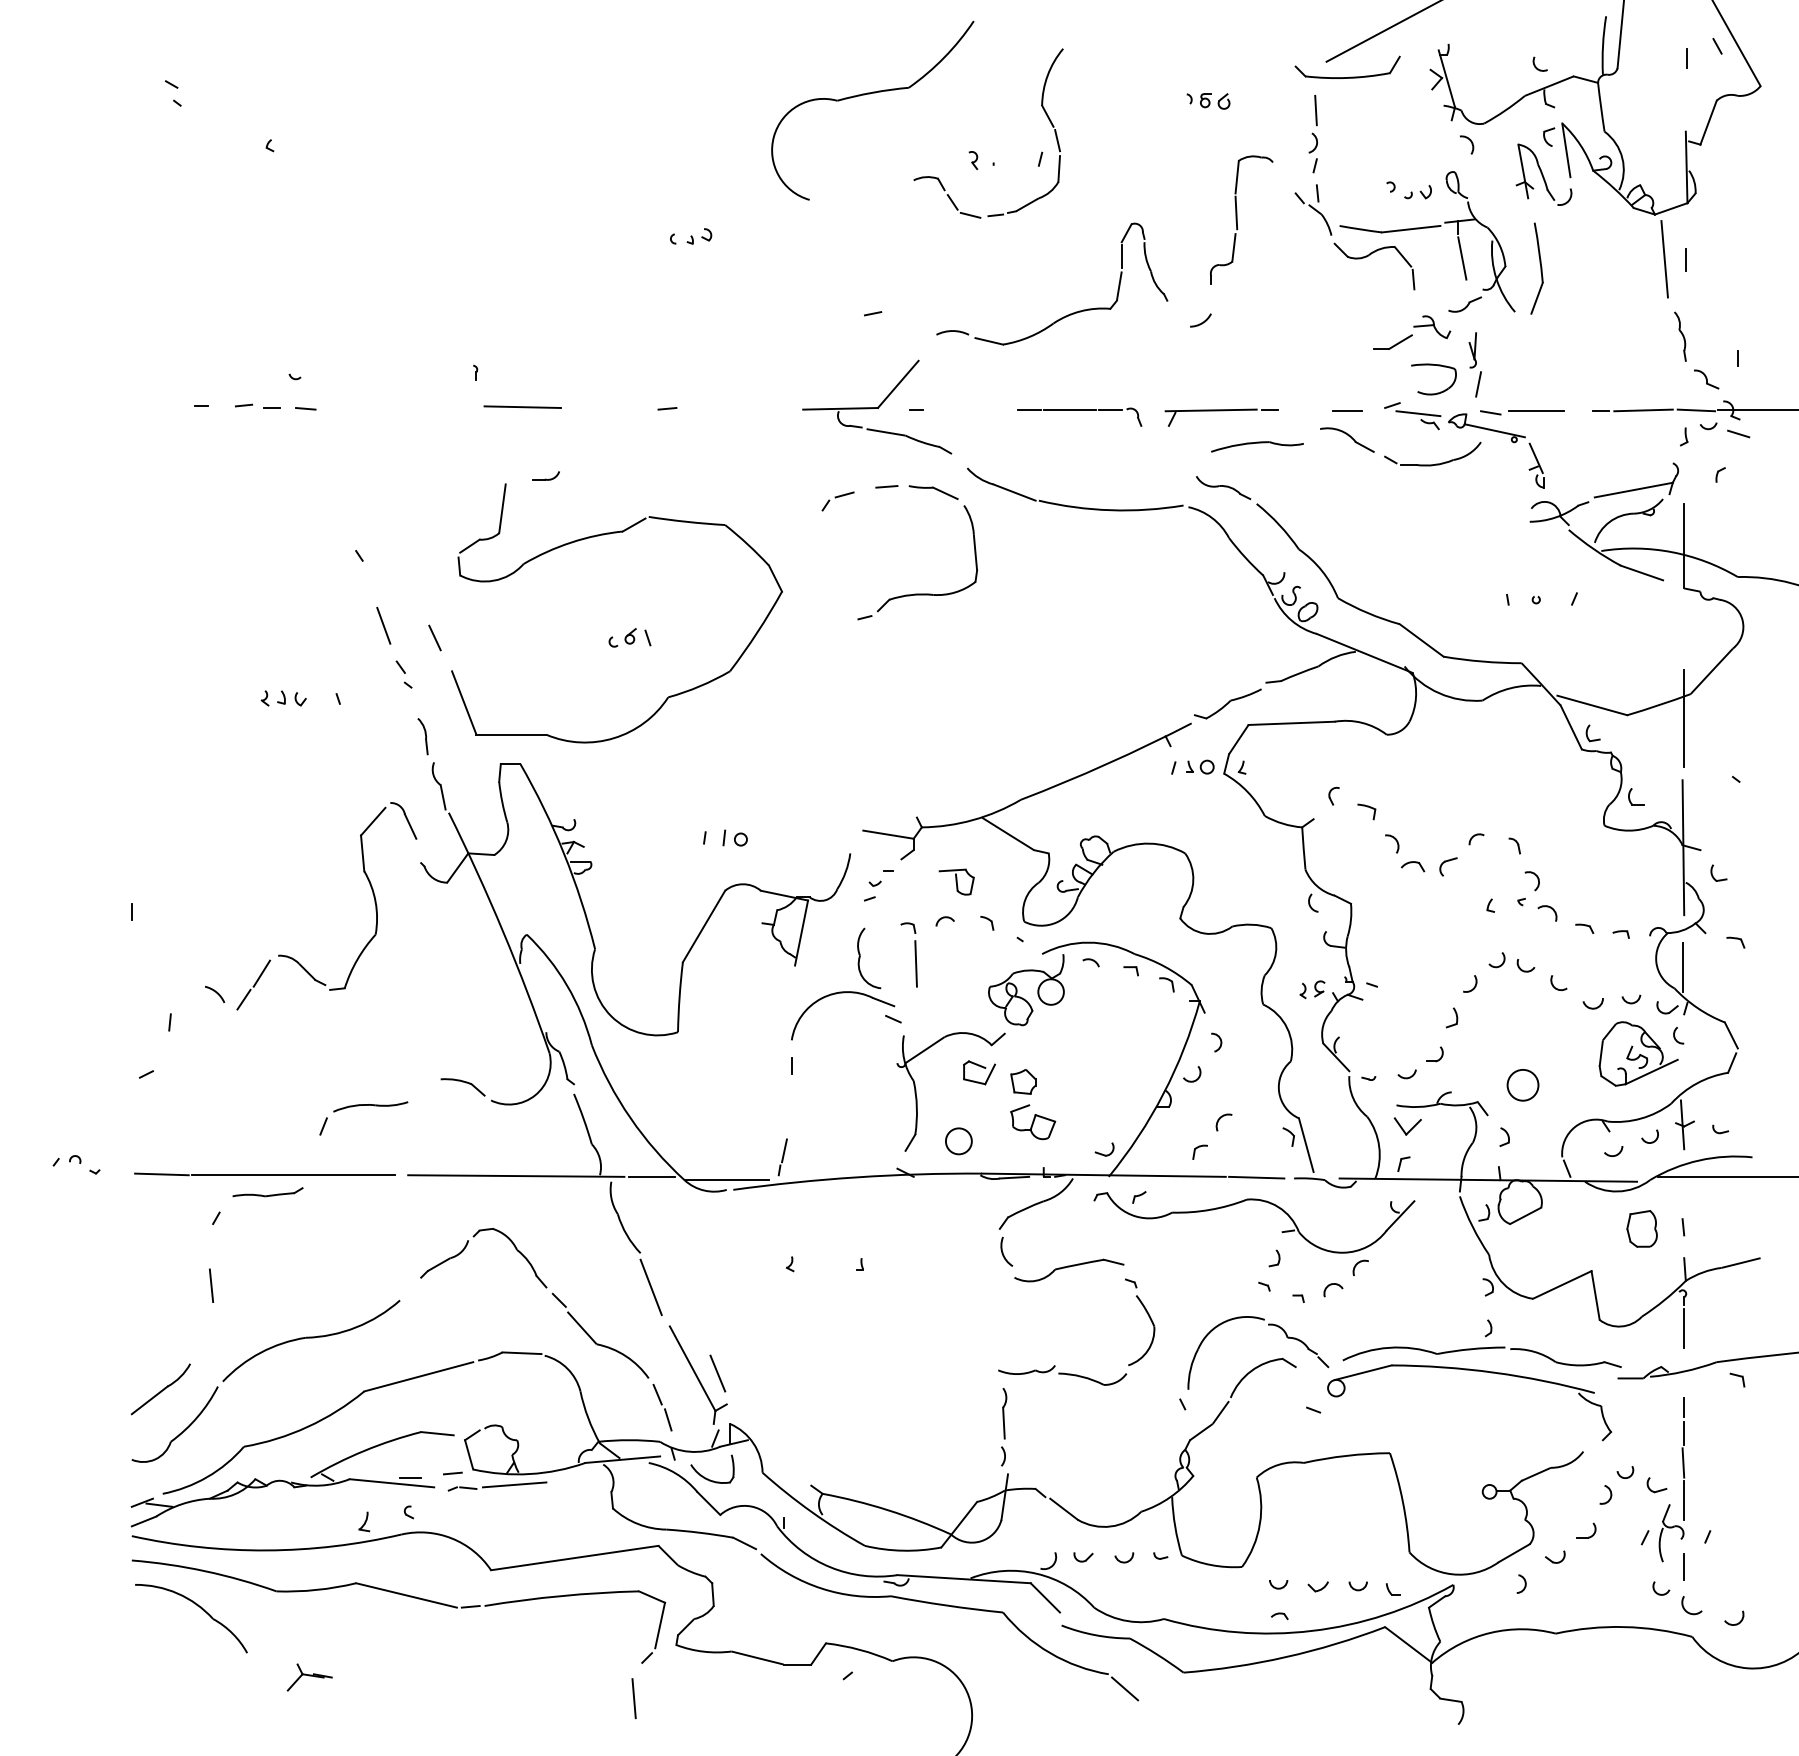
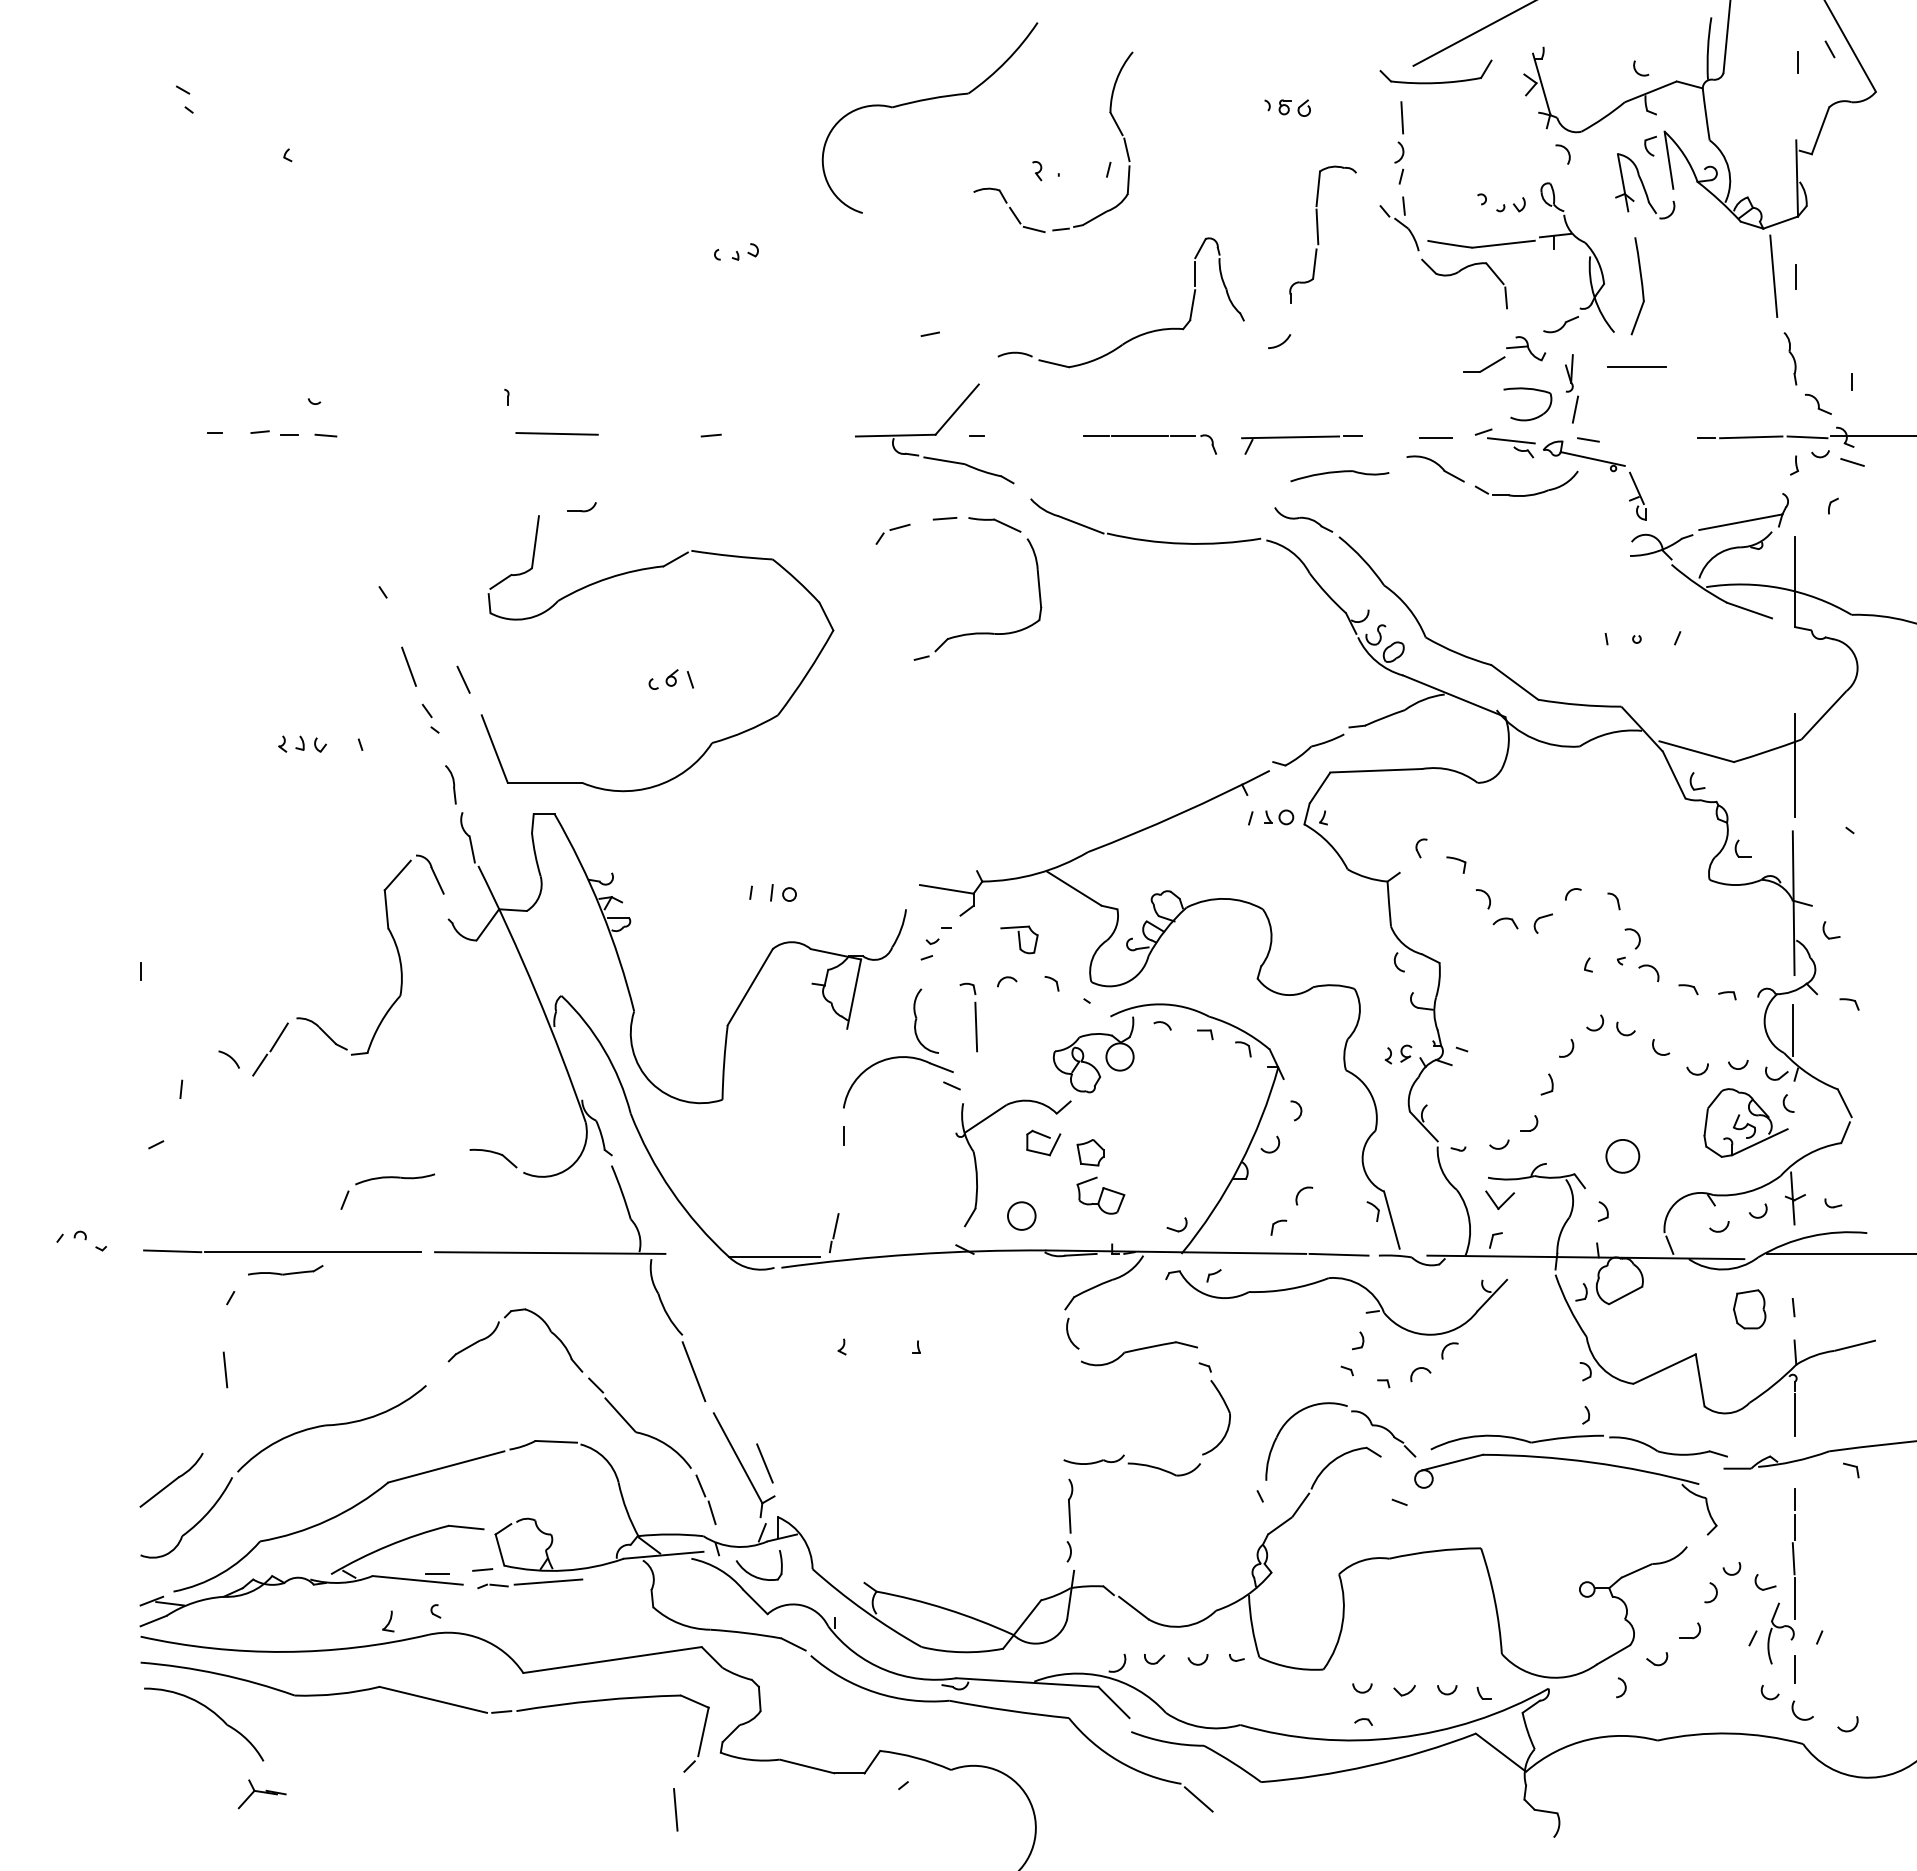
line: (1461, 257) -> (1557, 274), removed
line: (1535, 410) -> (1636, 366), moved
line: (651, 1176) -> (694, 1253), removed
part: (309, 1677) -> (261, 1794), moved

